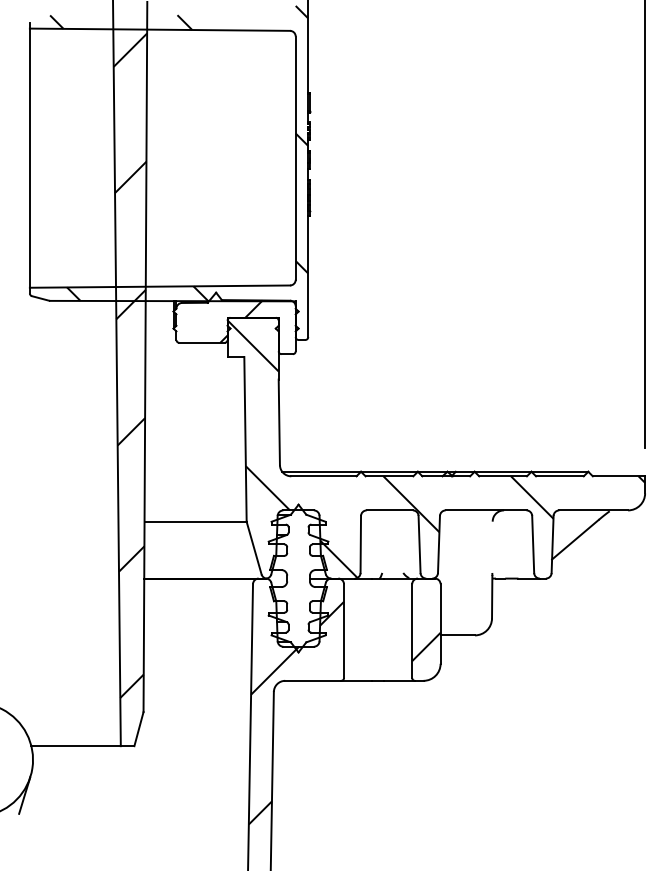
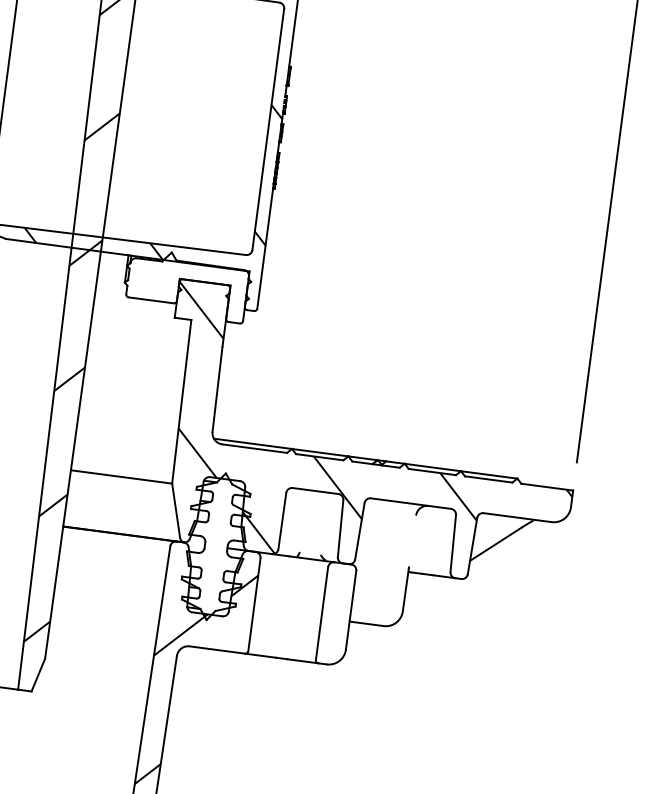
hatch: (241, 321) -> (193, 284), removed
hatch: (426, 646) -> (334, 630), removed

